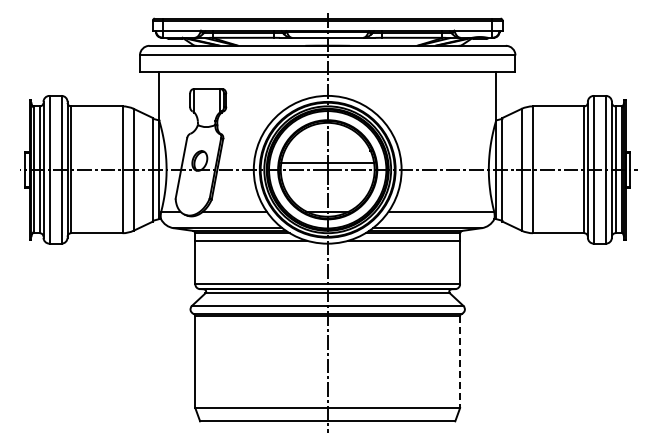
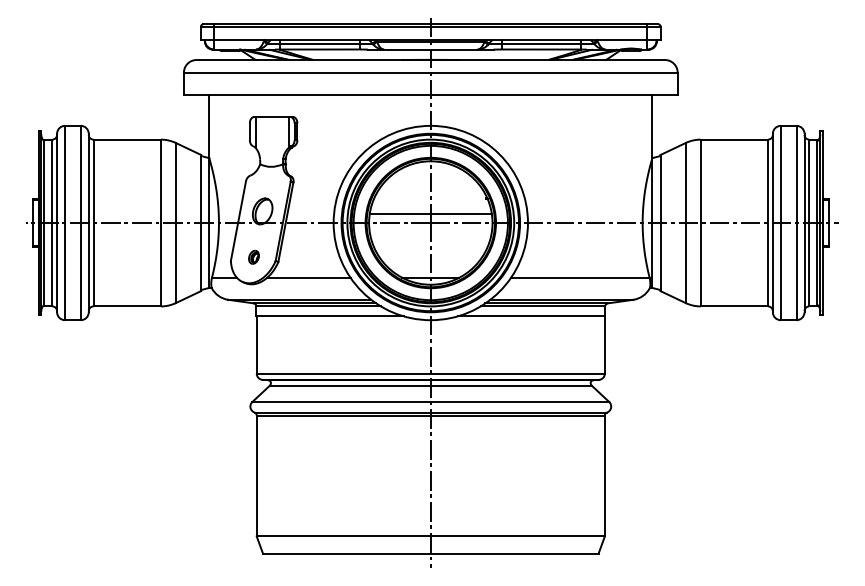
part: (192, 195) -> (253, 256), added
line: (460, 362) -> (605, 476), dashed -> solid

